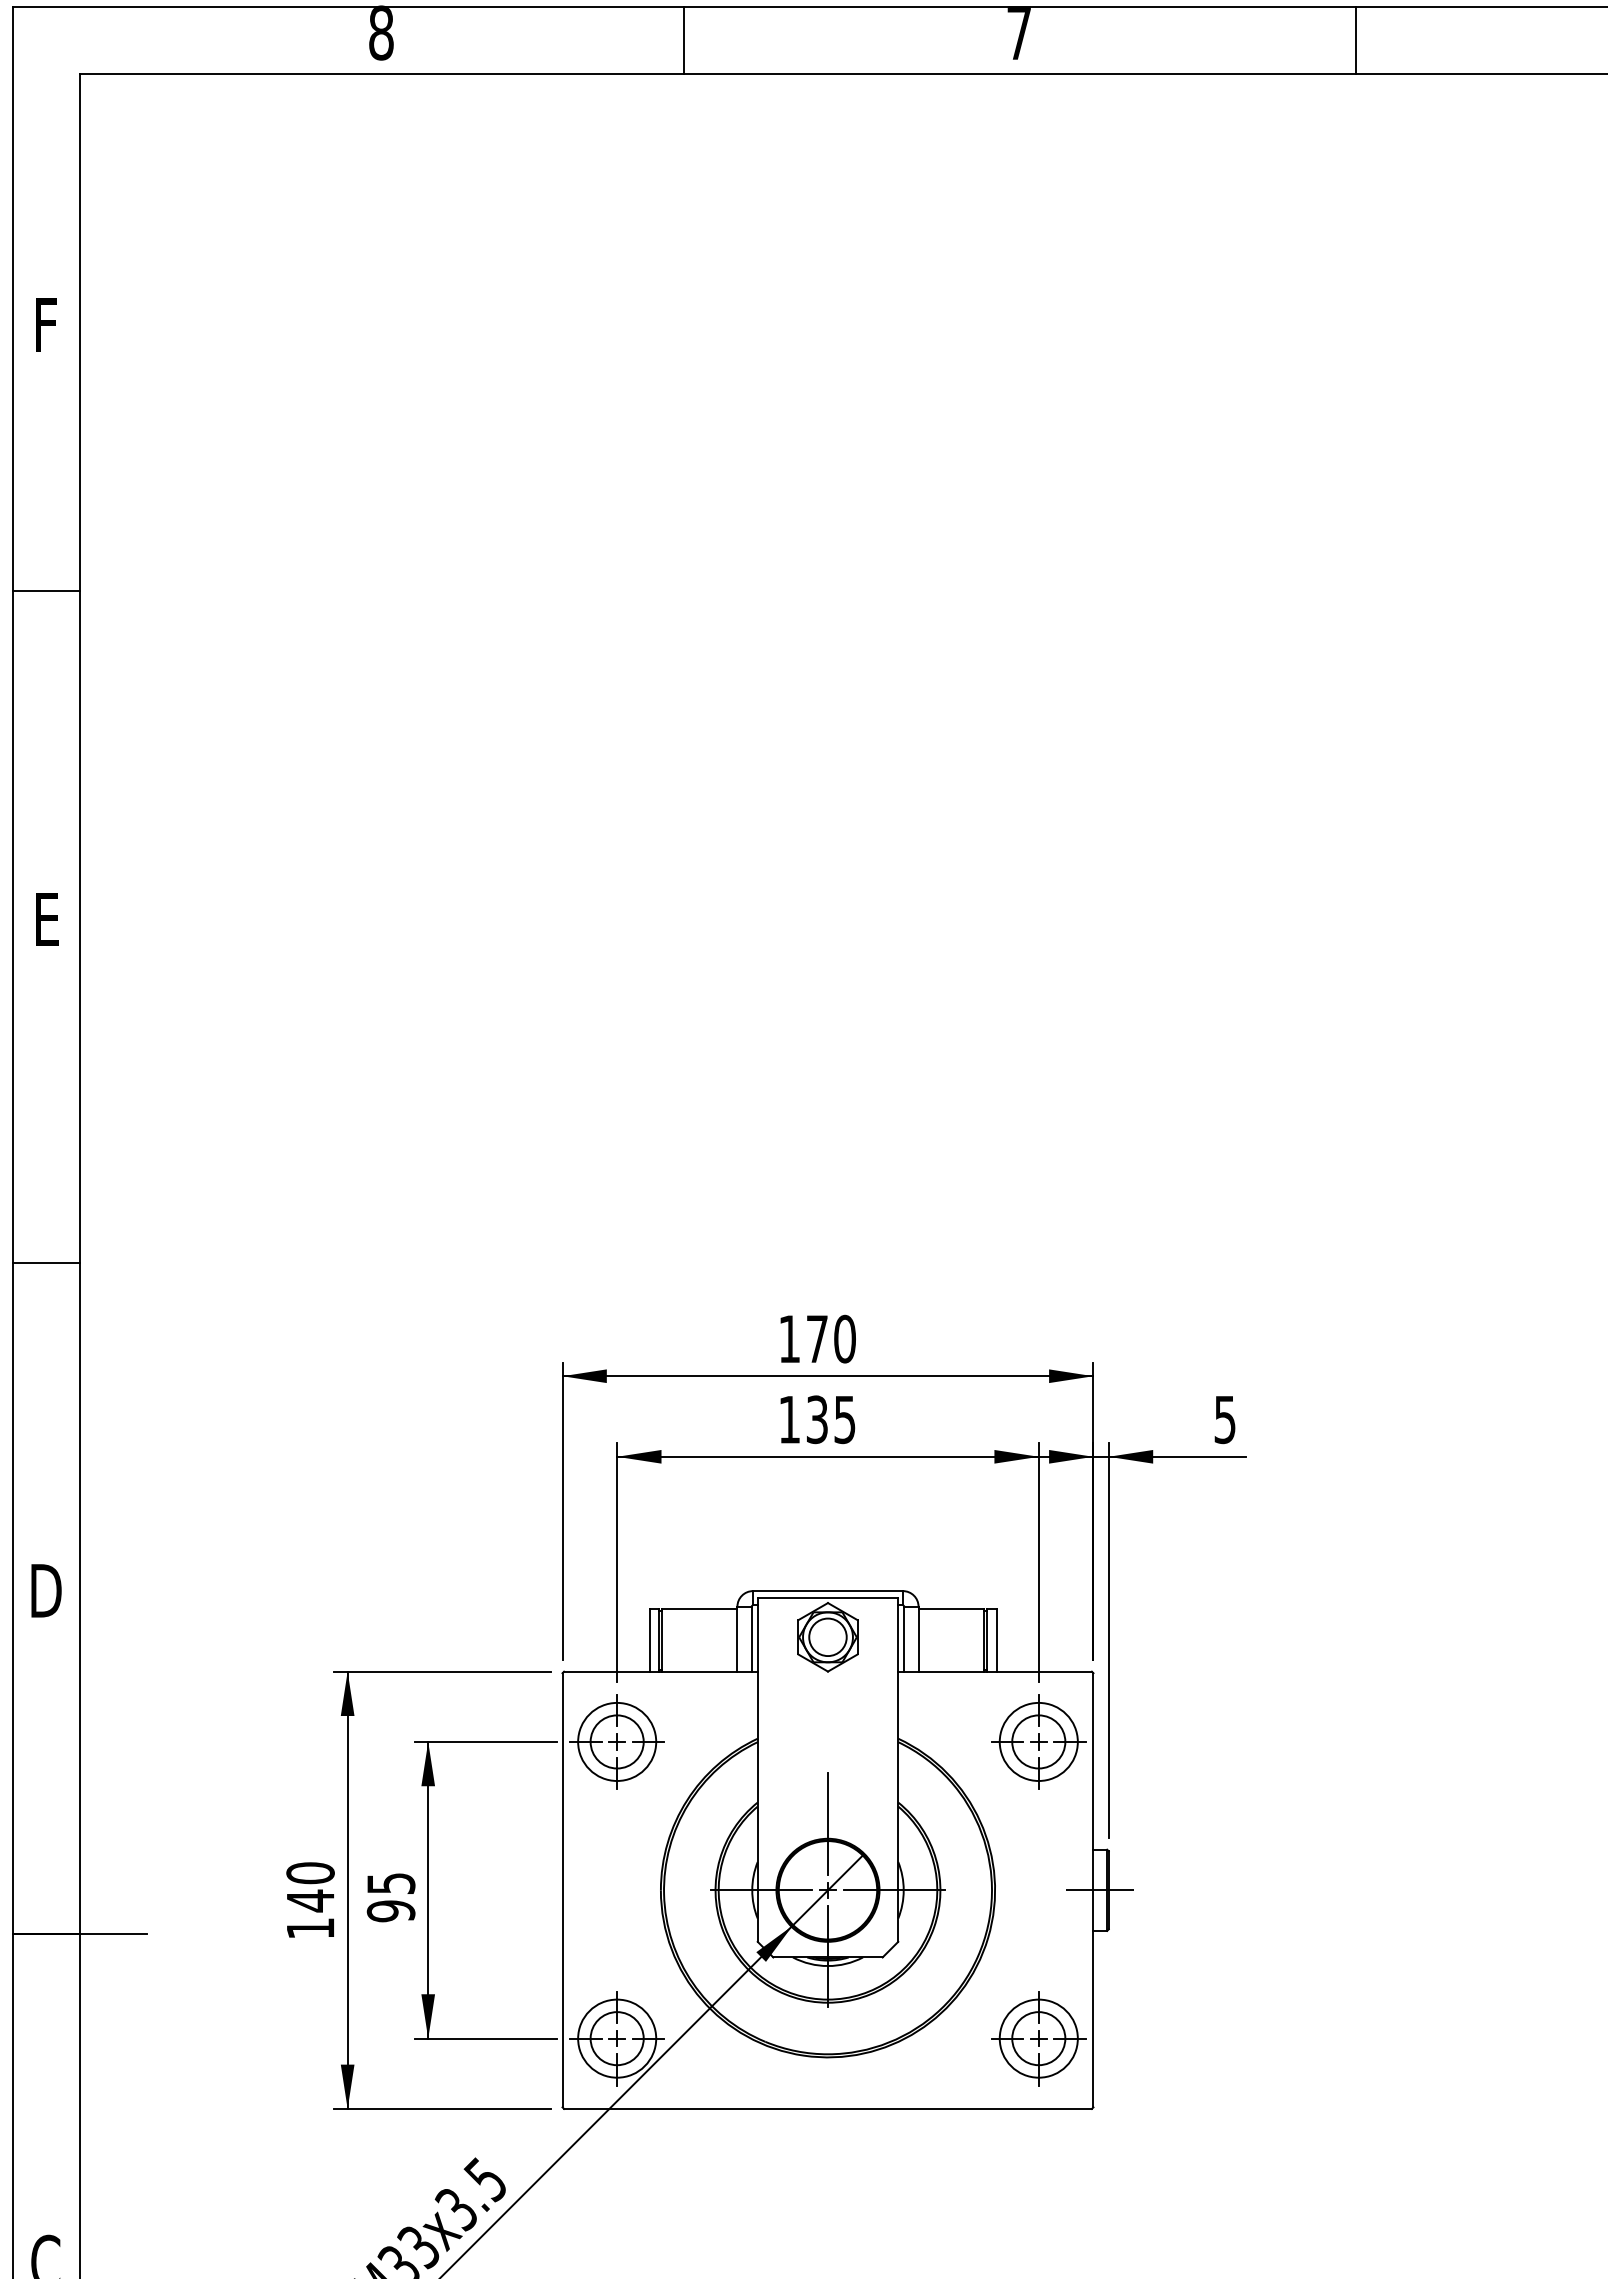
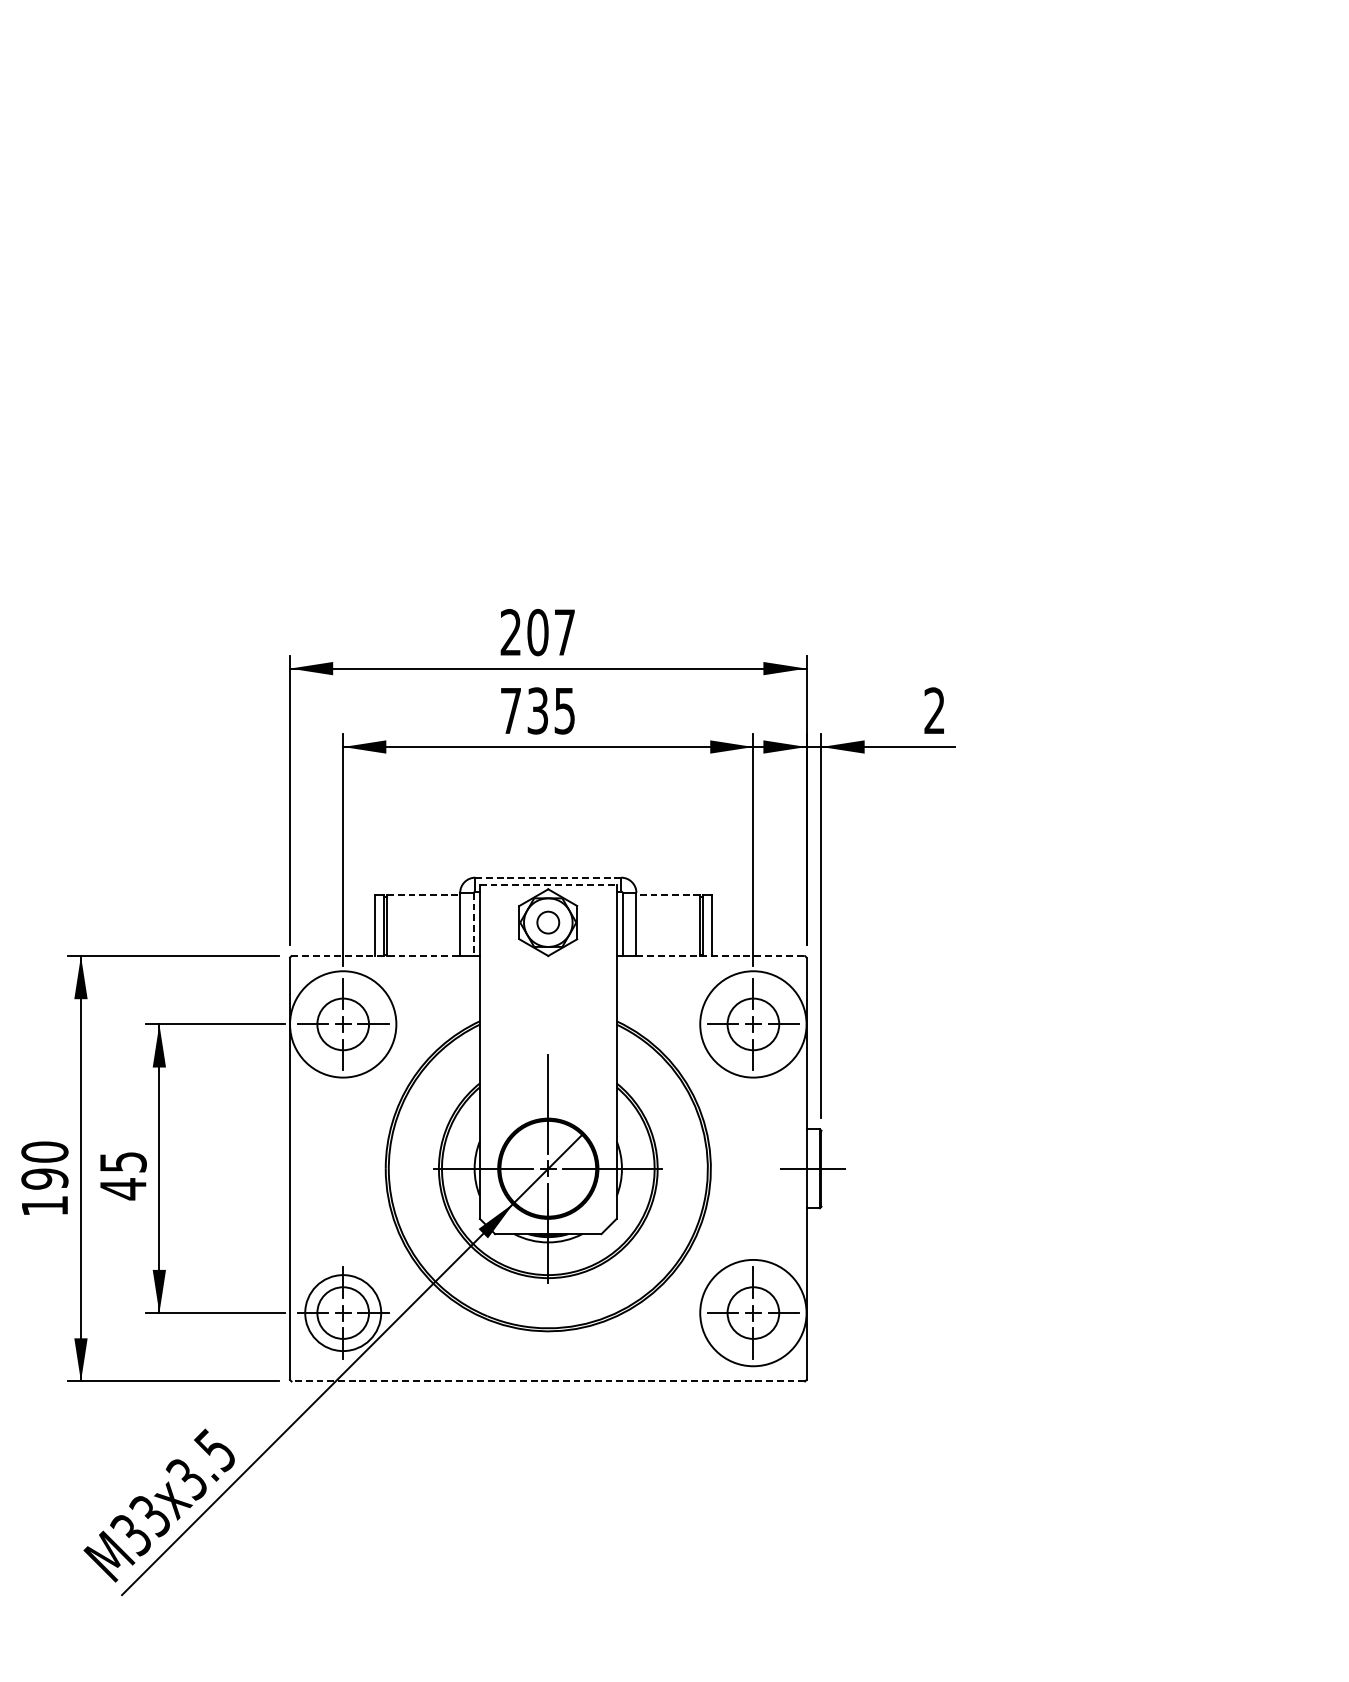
text: (817, 1338) -> (538, 631), 170 -> 207
text: (789, 1419) -> (510, 710), 135 -> 735
text: (1224, 1419) -> (934, 710), 5 -> 2
line: (827, 1591) -> (547, 878), solid -> dashed
line: (828, 1598) -> (548, 884), solid -> dashed
line: (700, 1609) -> (424, 895), solid -> dashed
line: (951, 1609) -> (668, 895), solid -> dashed
circle: (827, 1637) -> (547, 922), size x0.6
line: (751, 1639) -> (473, 924), solid -> dashed
line: (650, 1671) -> (375, 955), solid -> dashed
line: (1005, 1671) -> (721, 955), solid -> dashed
circle: (617, 1741) -> (343, 1023), size x1.4
circle: (1038, 1741) -> (753, 1023), size x1.4
text: (310, 1900) -> (44, 1178), 140 -> 190
text: (390, 1910) -> (122, 1188), 95 -> 45
circle: (1038, 2038) -> (753, 1312), size x1.4
line: (828, 2108) -> (548, 1381), solid -> dashed

